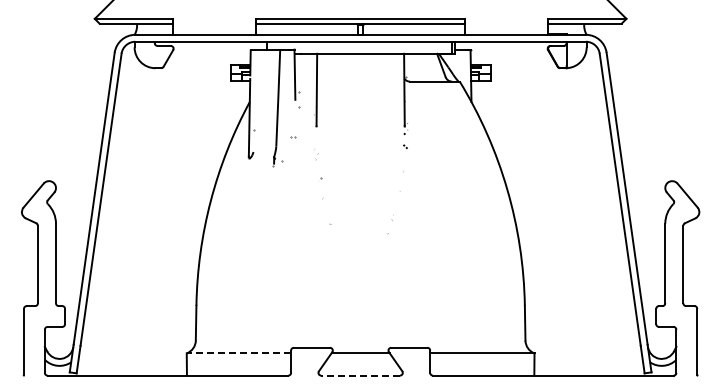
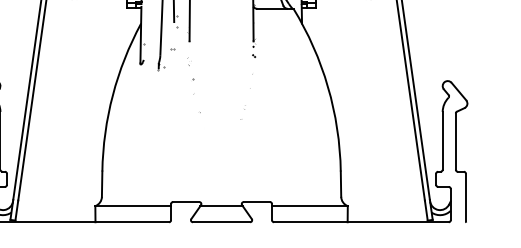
line: (238, 353) -> (132, 206), dashed -> solid
line: (360, 375) -> (221, 222), dashed -> solid

